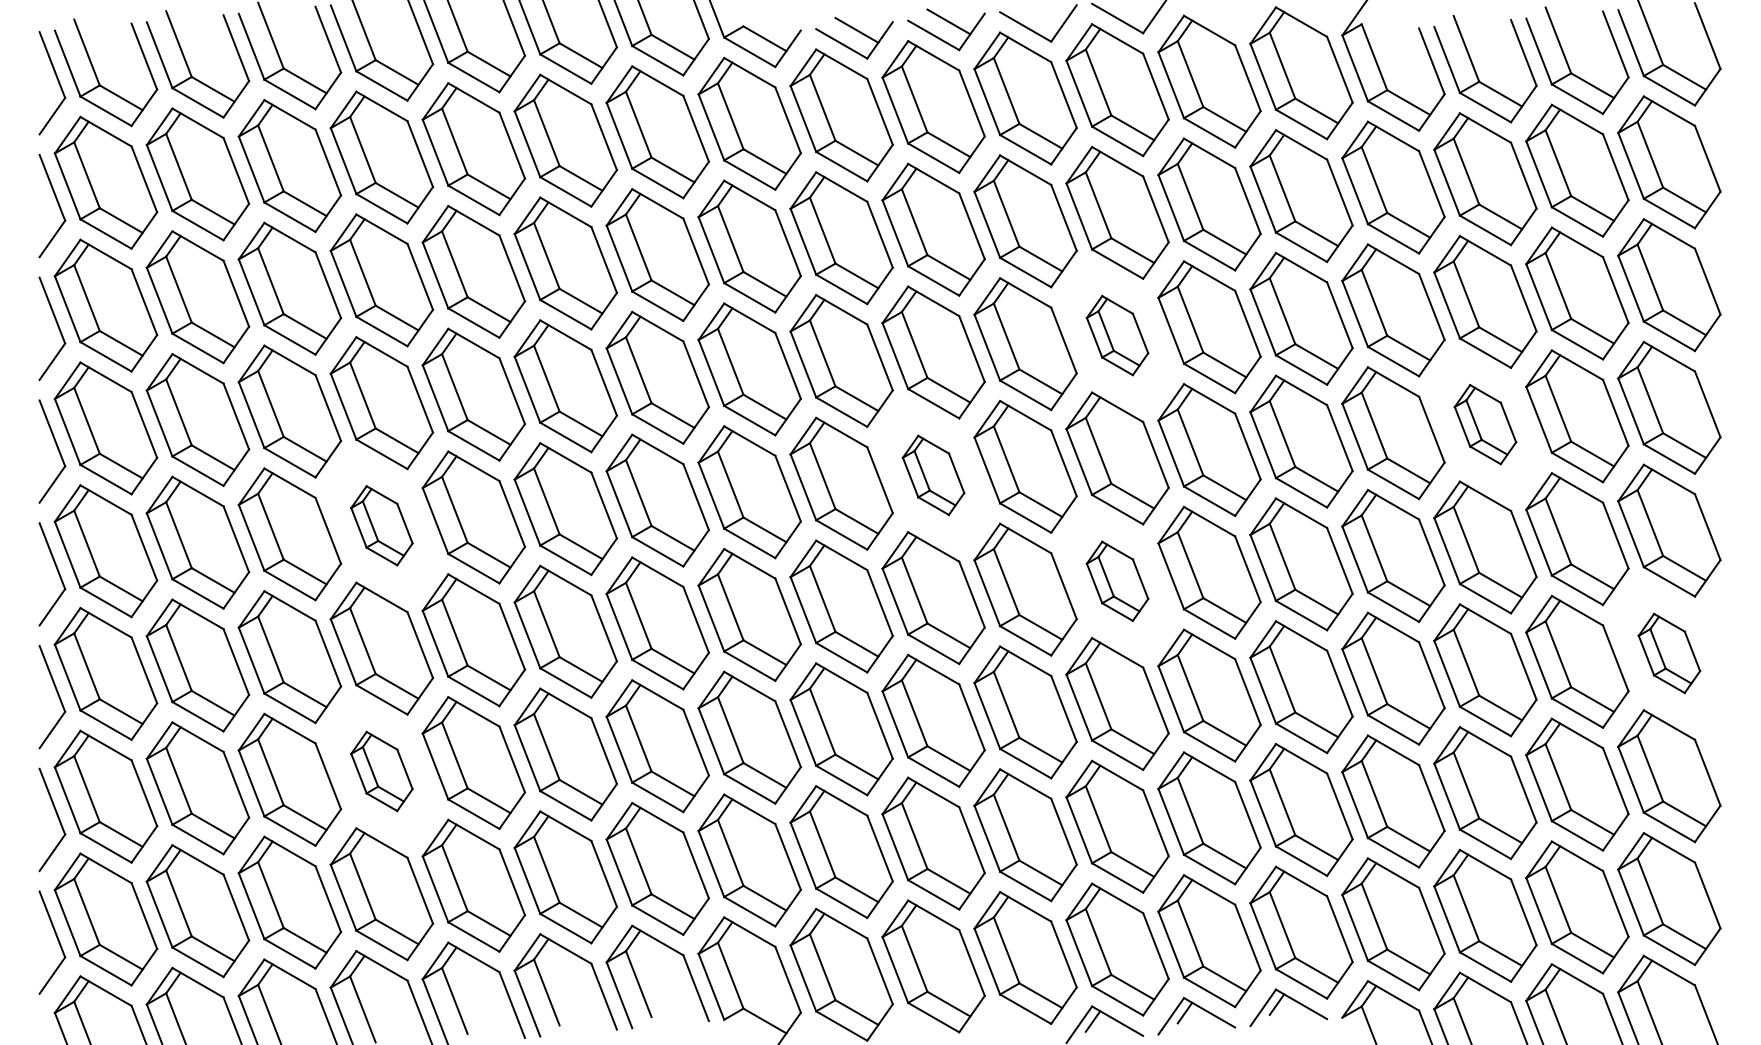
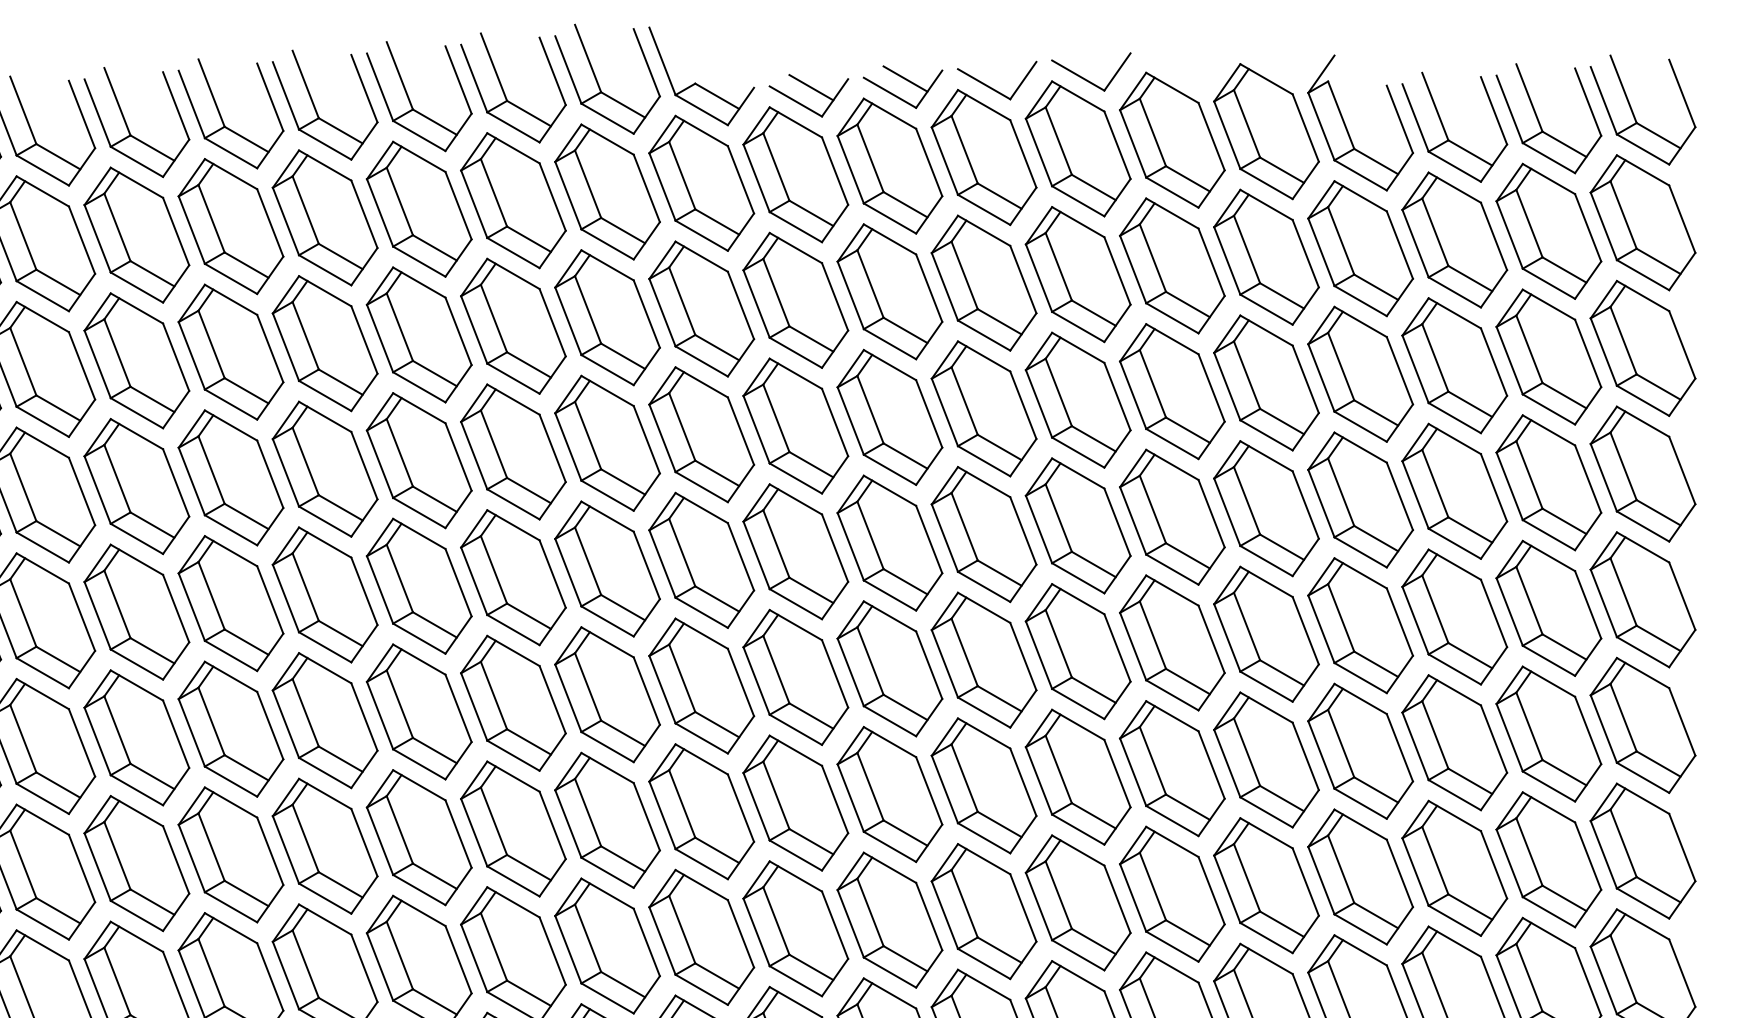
part: (1117, 335) -> (1078, 400), size x1.67
part: (1485, 424) -> (1454, 491), size x1.67
part: (933, 475) -> (889, 543), size x1.67
part: (381, 525) -> (324, 594), size x1.67
part: (1117, 581) -> (1078, 651), size x1.67
part: (1669, 653) -> (1643, 725), size x1.67
part: (381, 771) -> (324, 846), size x1.67

